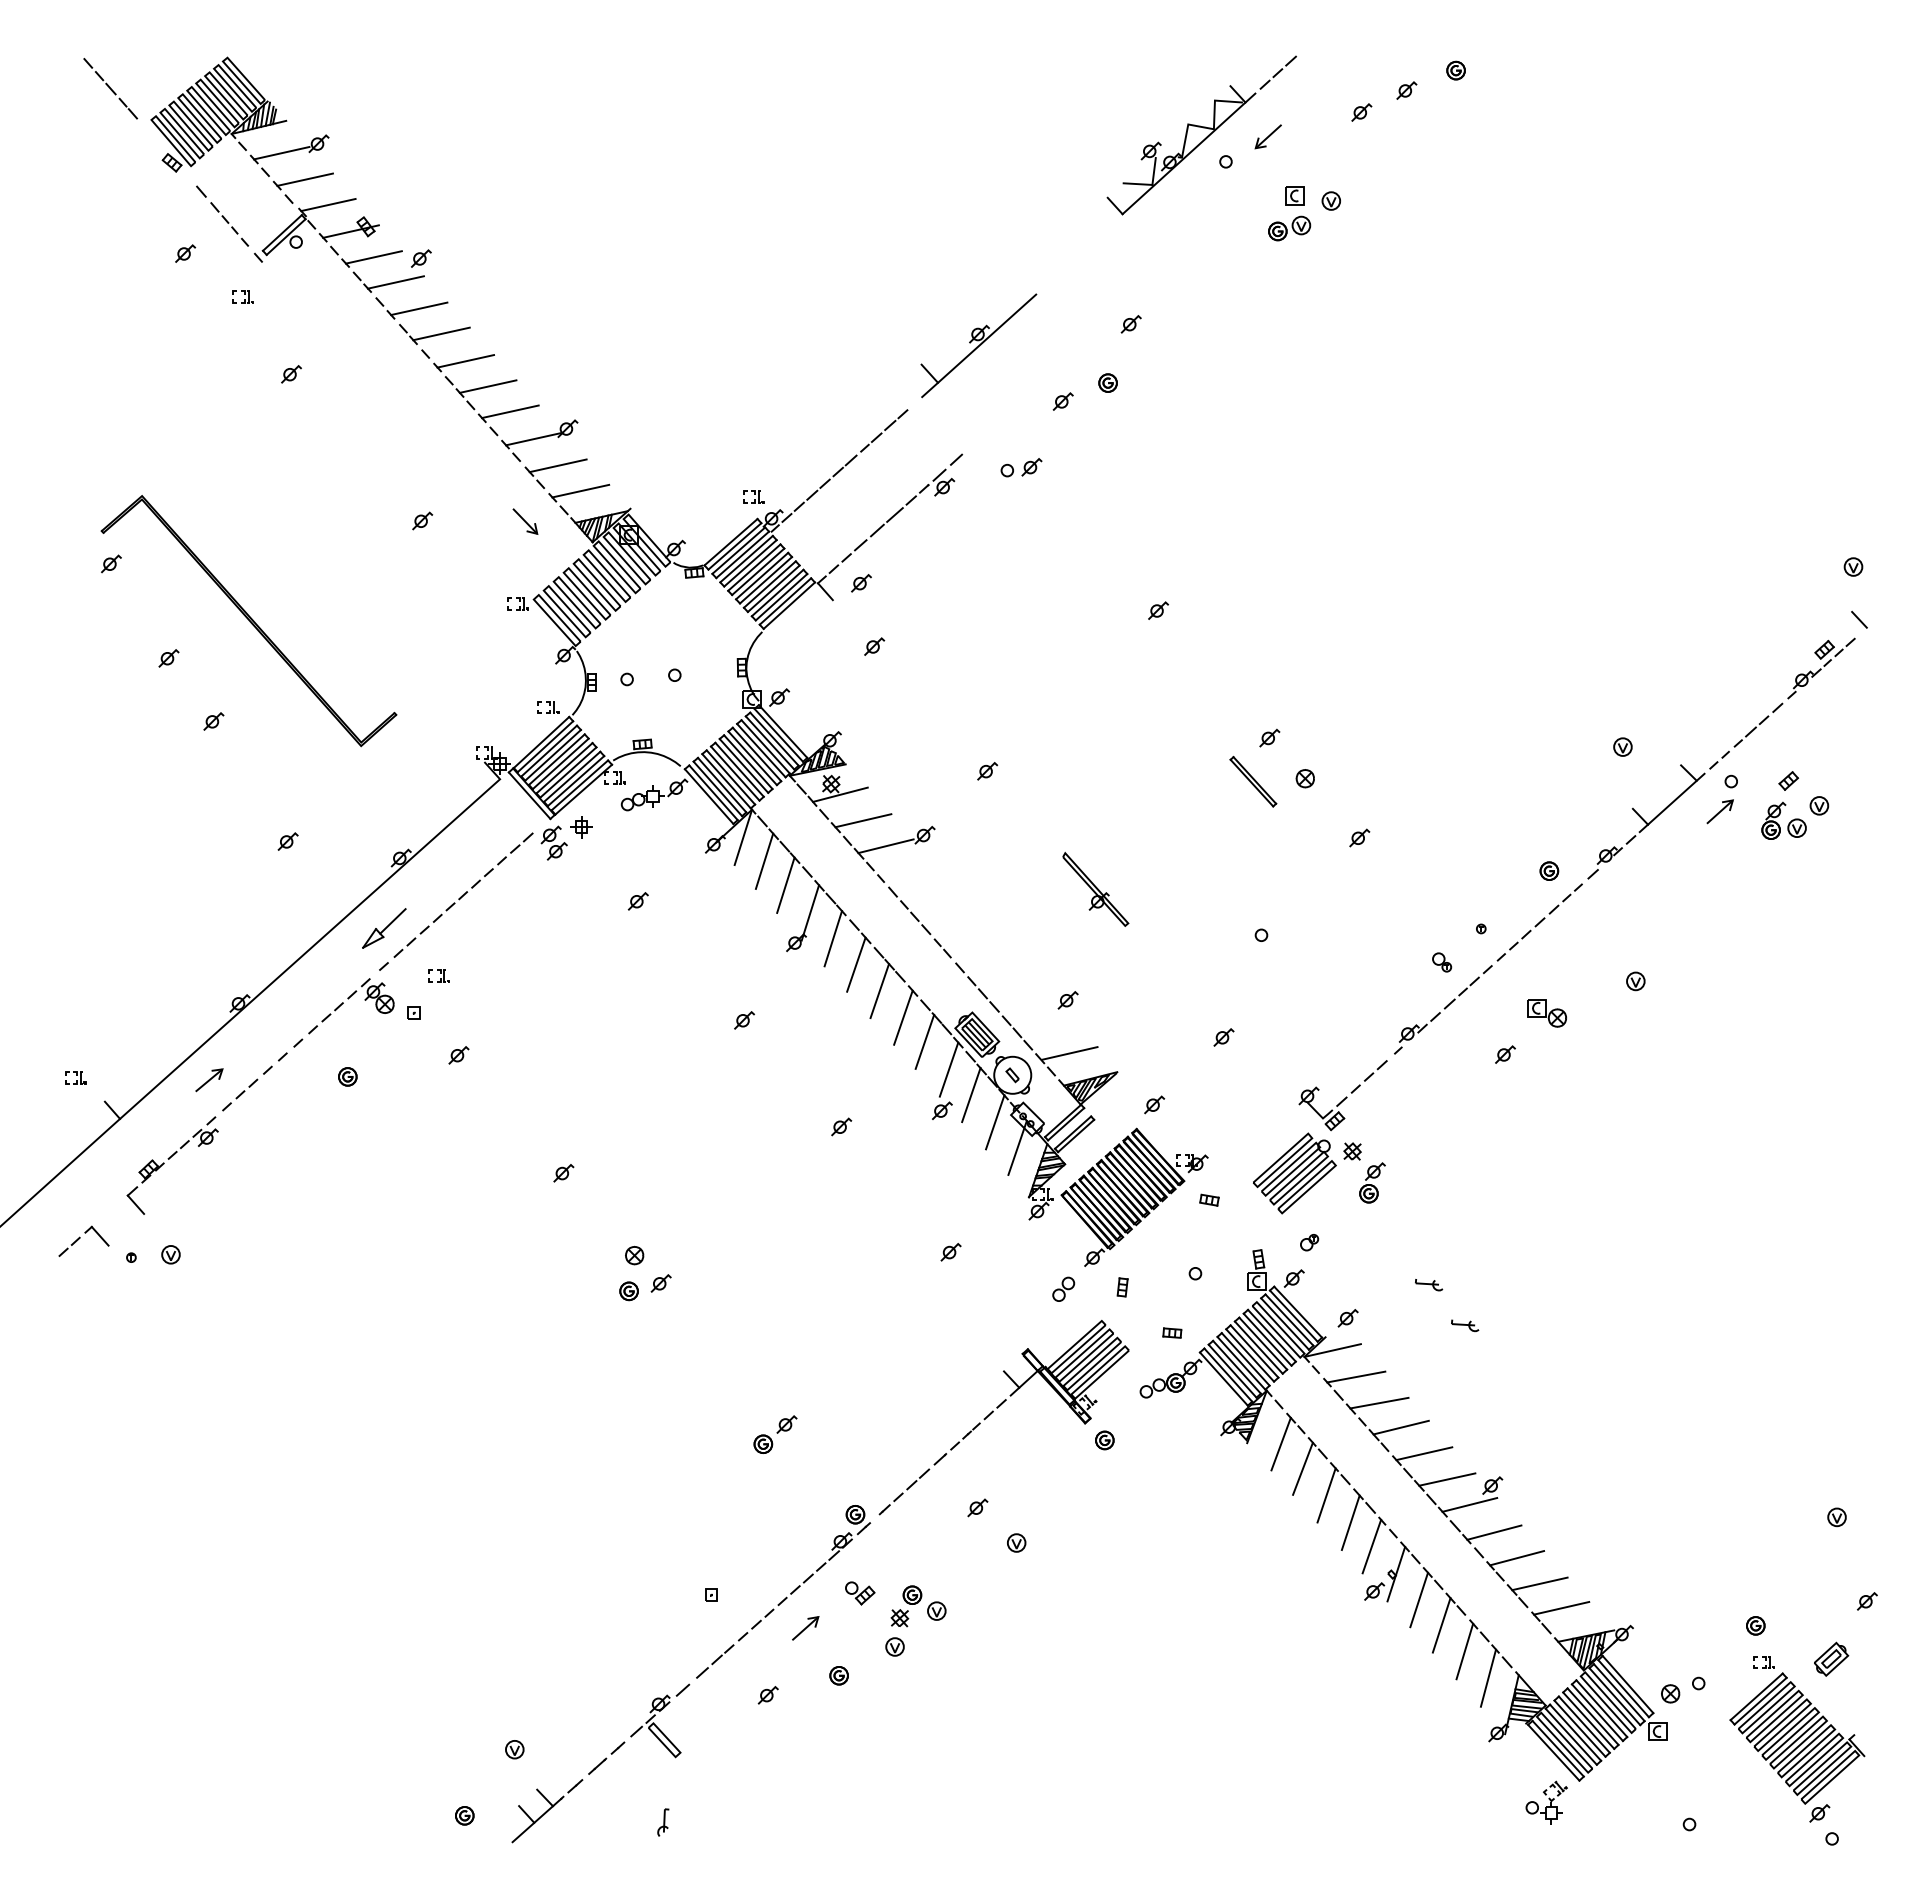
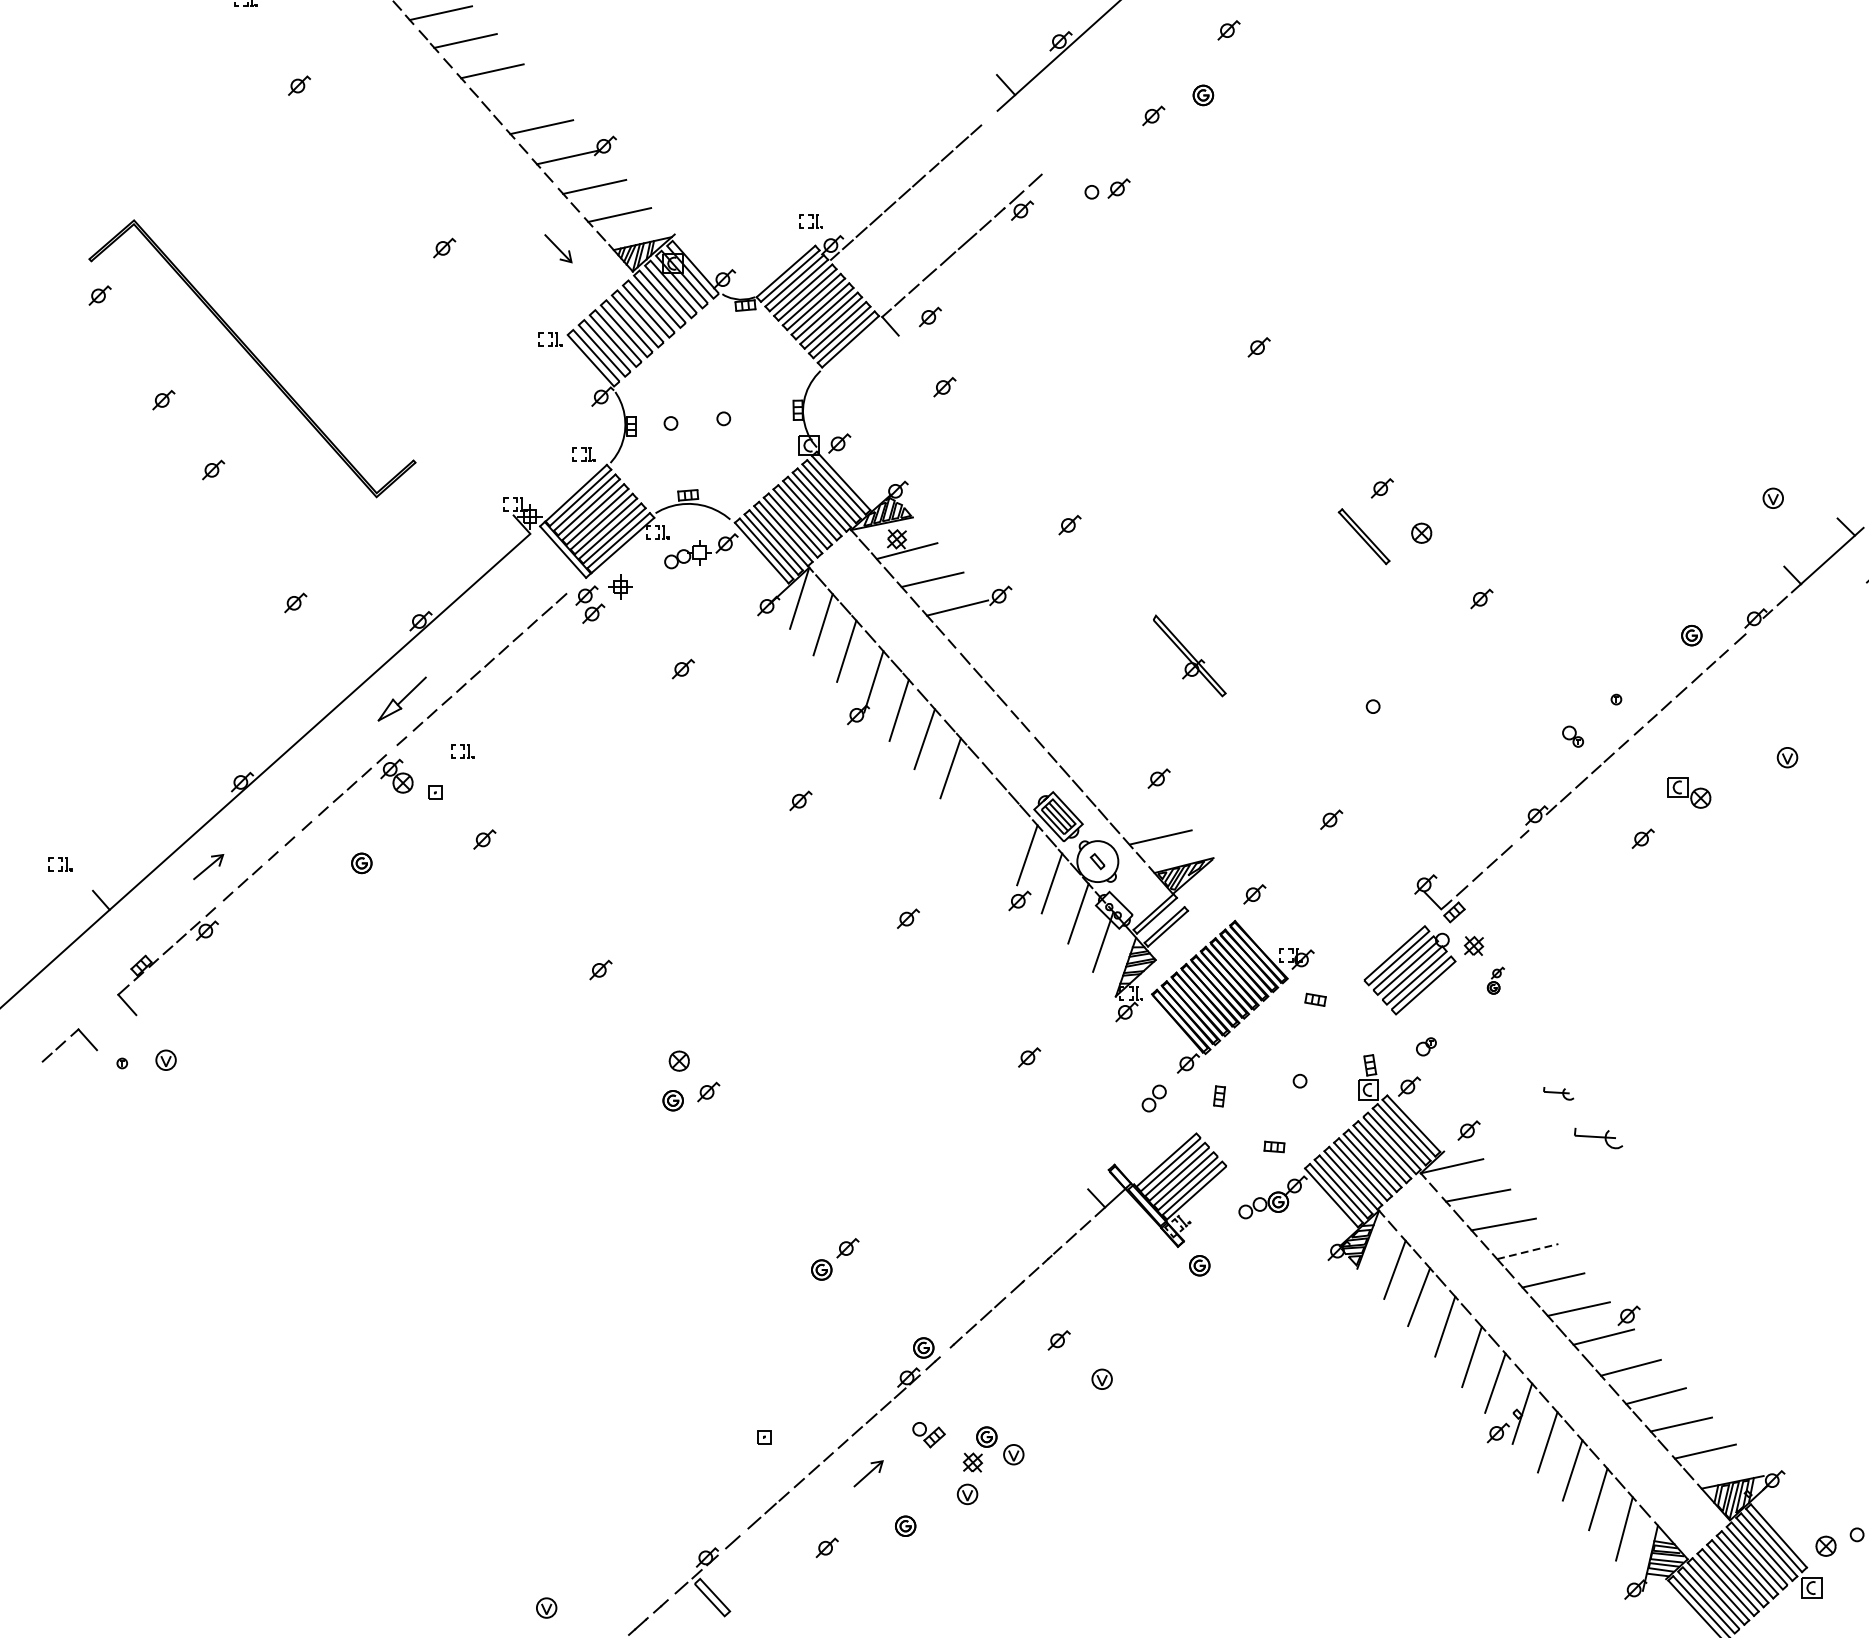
line: (487, 386) -> (516, 99), removed
line: (903, 1017) -> (976, 797), removed
line: (924, 1041) -> (1000, 824), removed
part: (1372, 1182) -> (1496, 980), size x0.6
part: (1465, 1325) -> (1598, 1138), size x1.6
line: (1401, 1427) -> (1528, 1251), solid -> dashed

